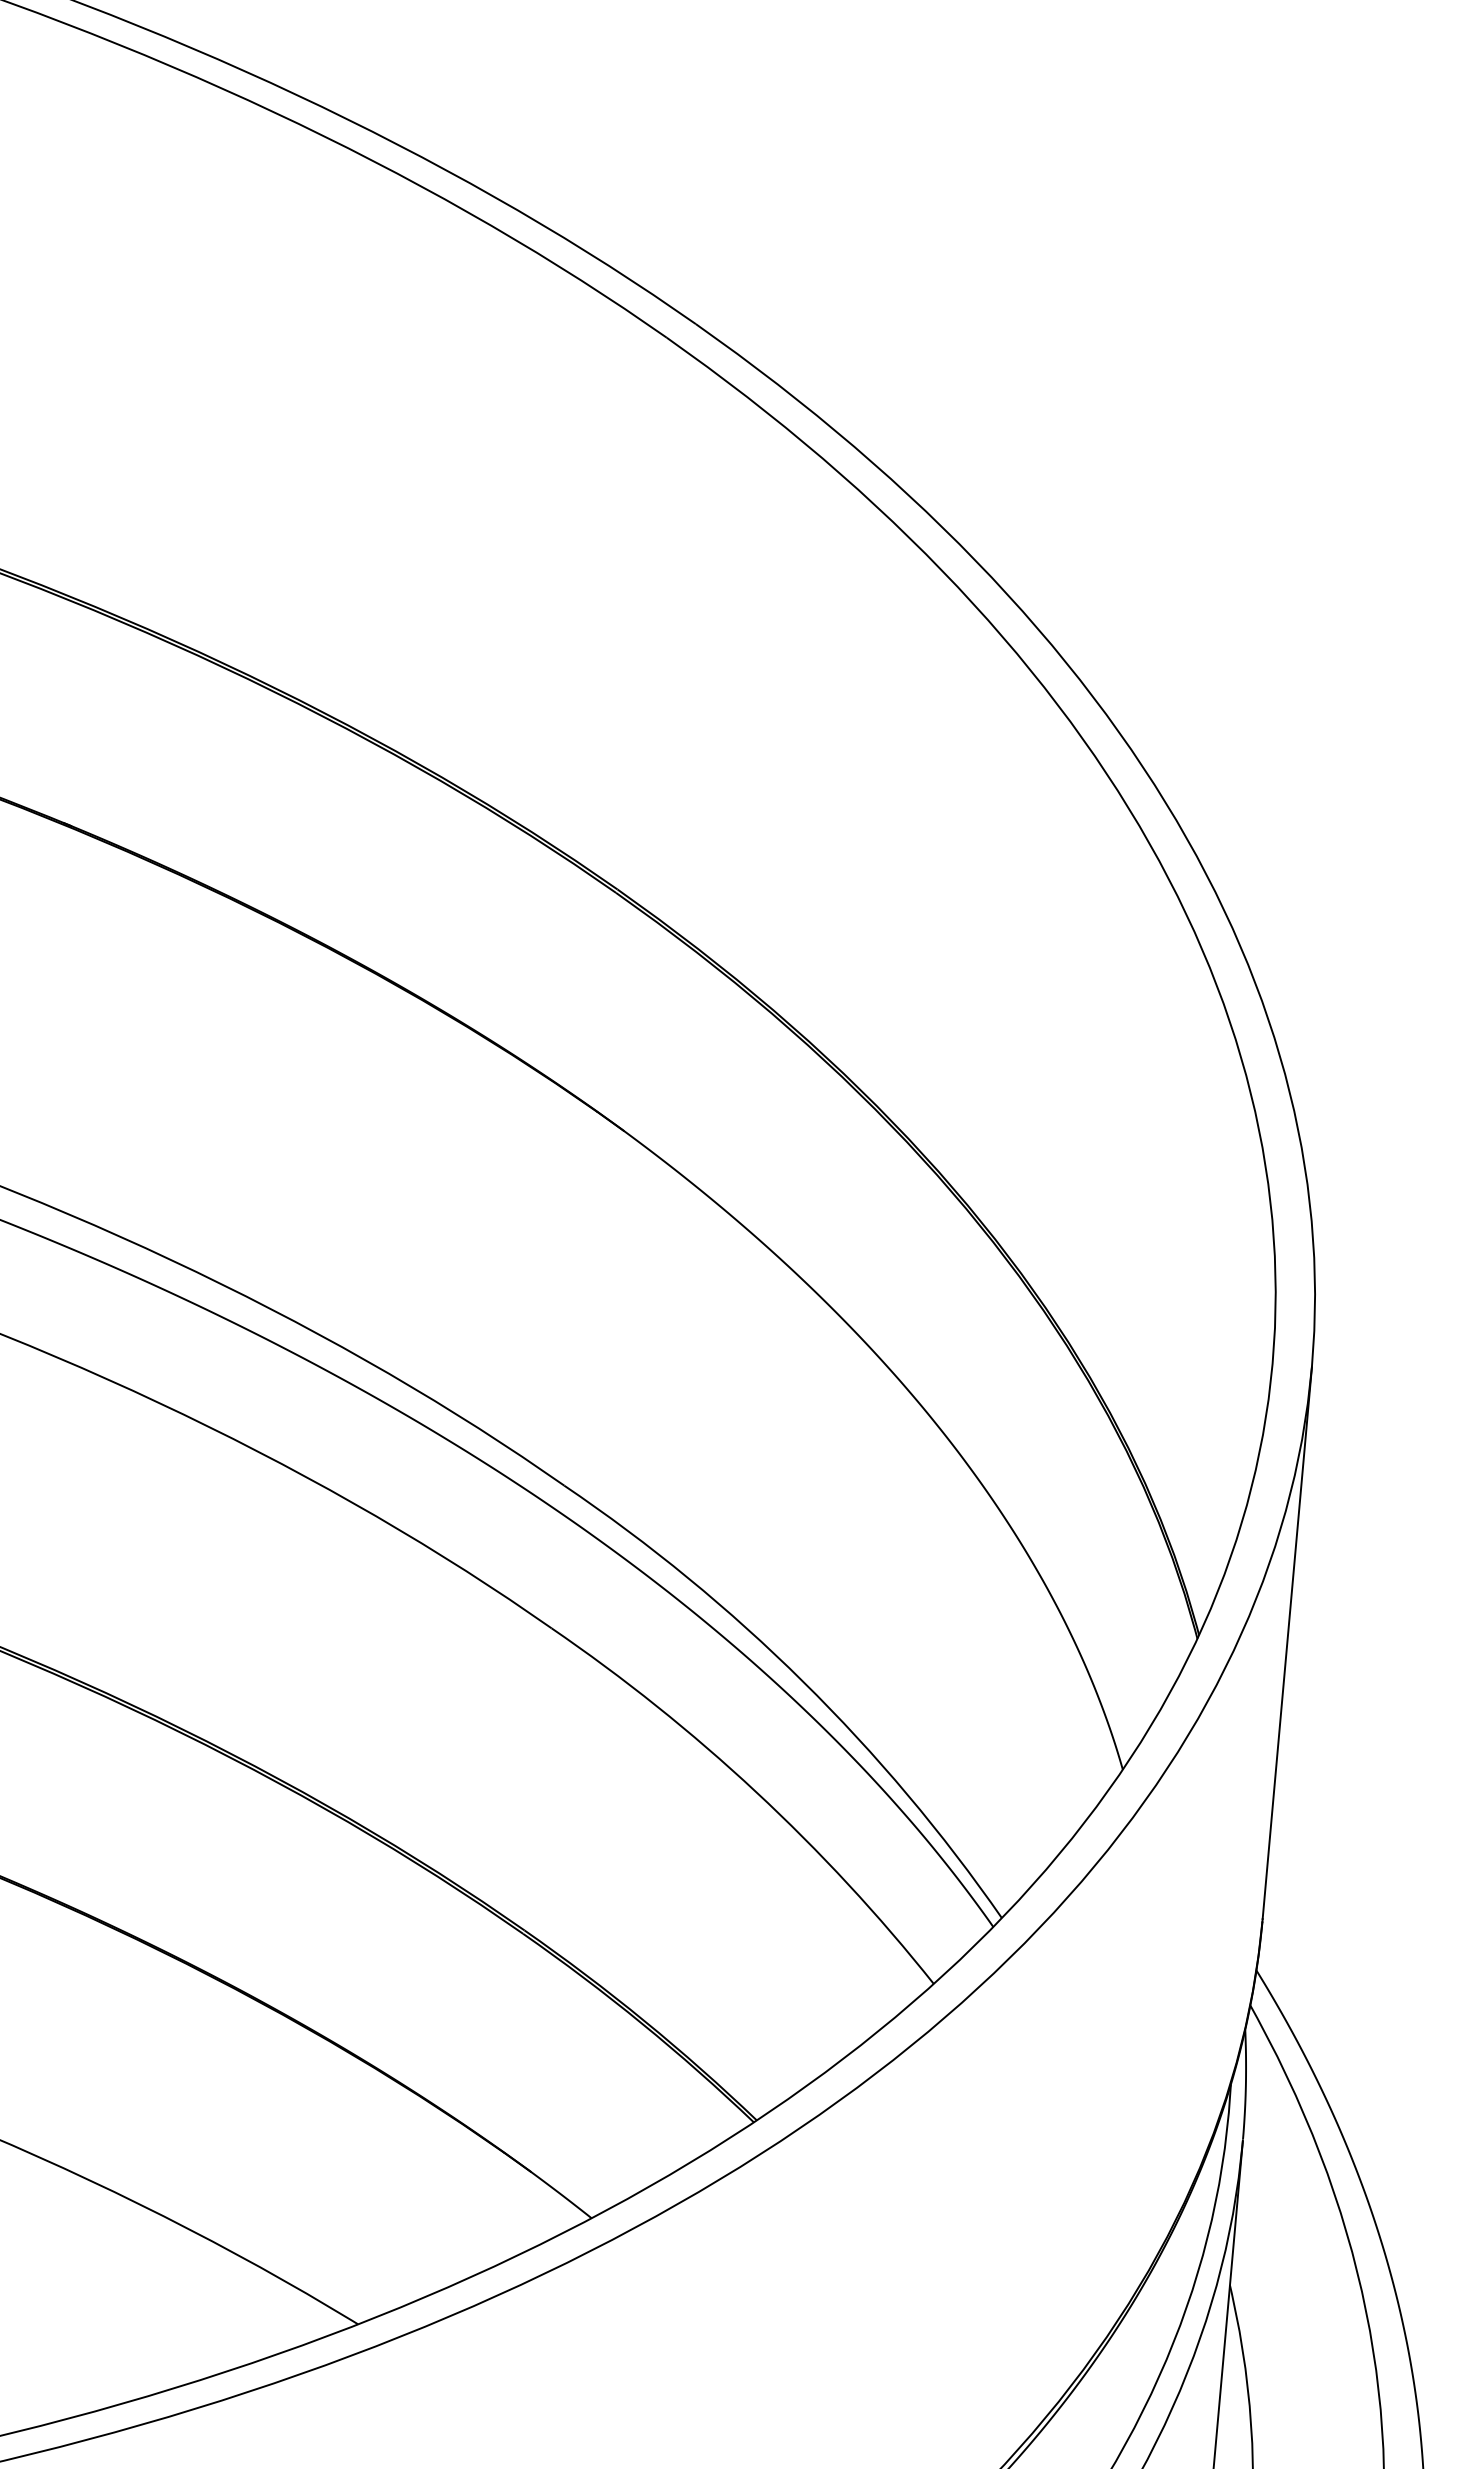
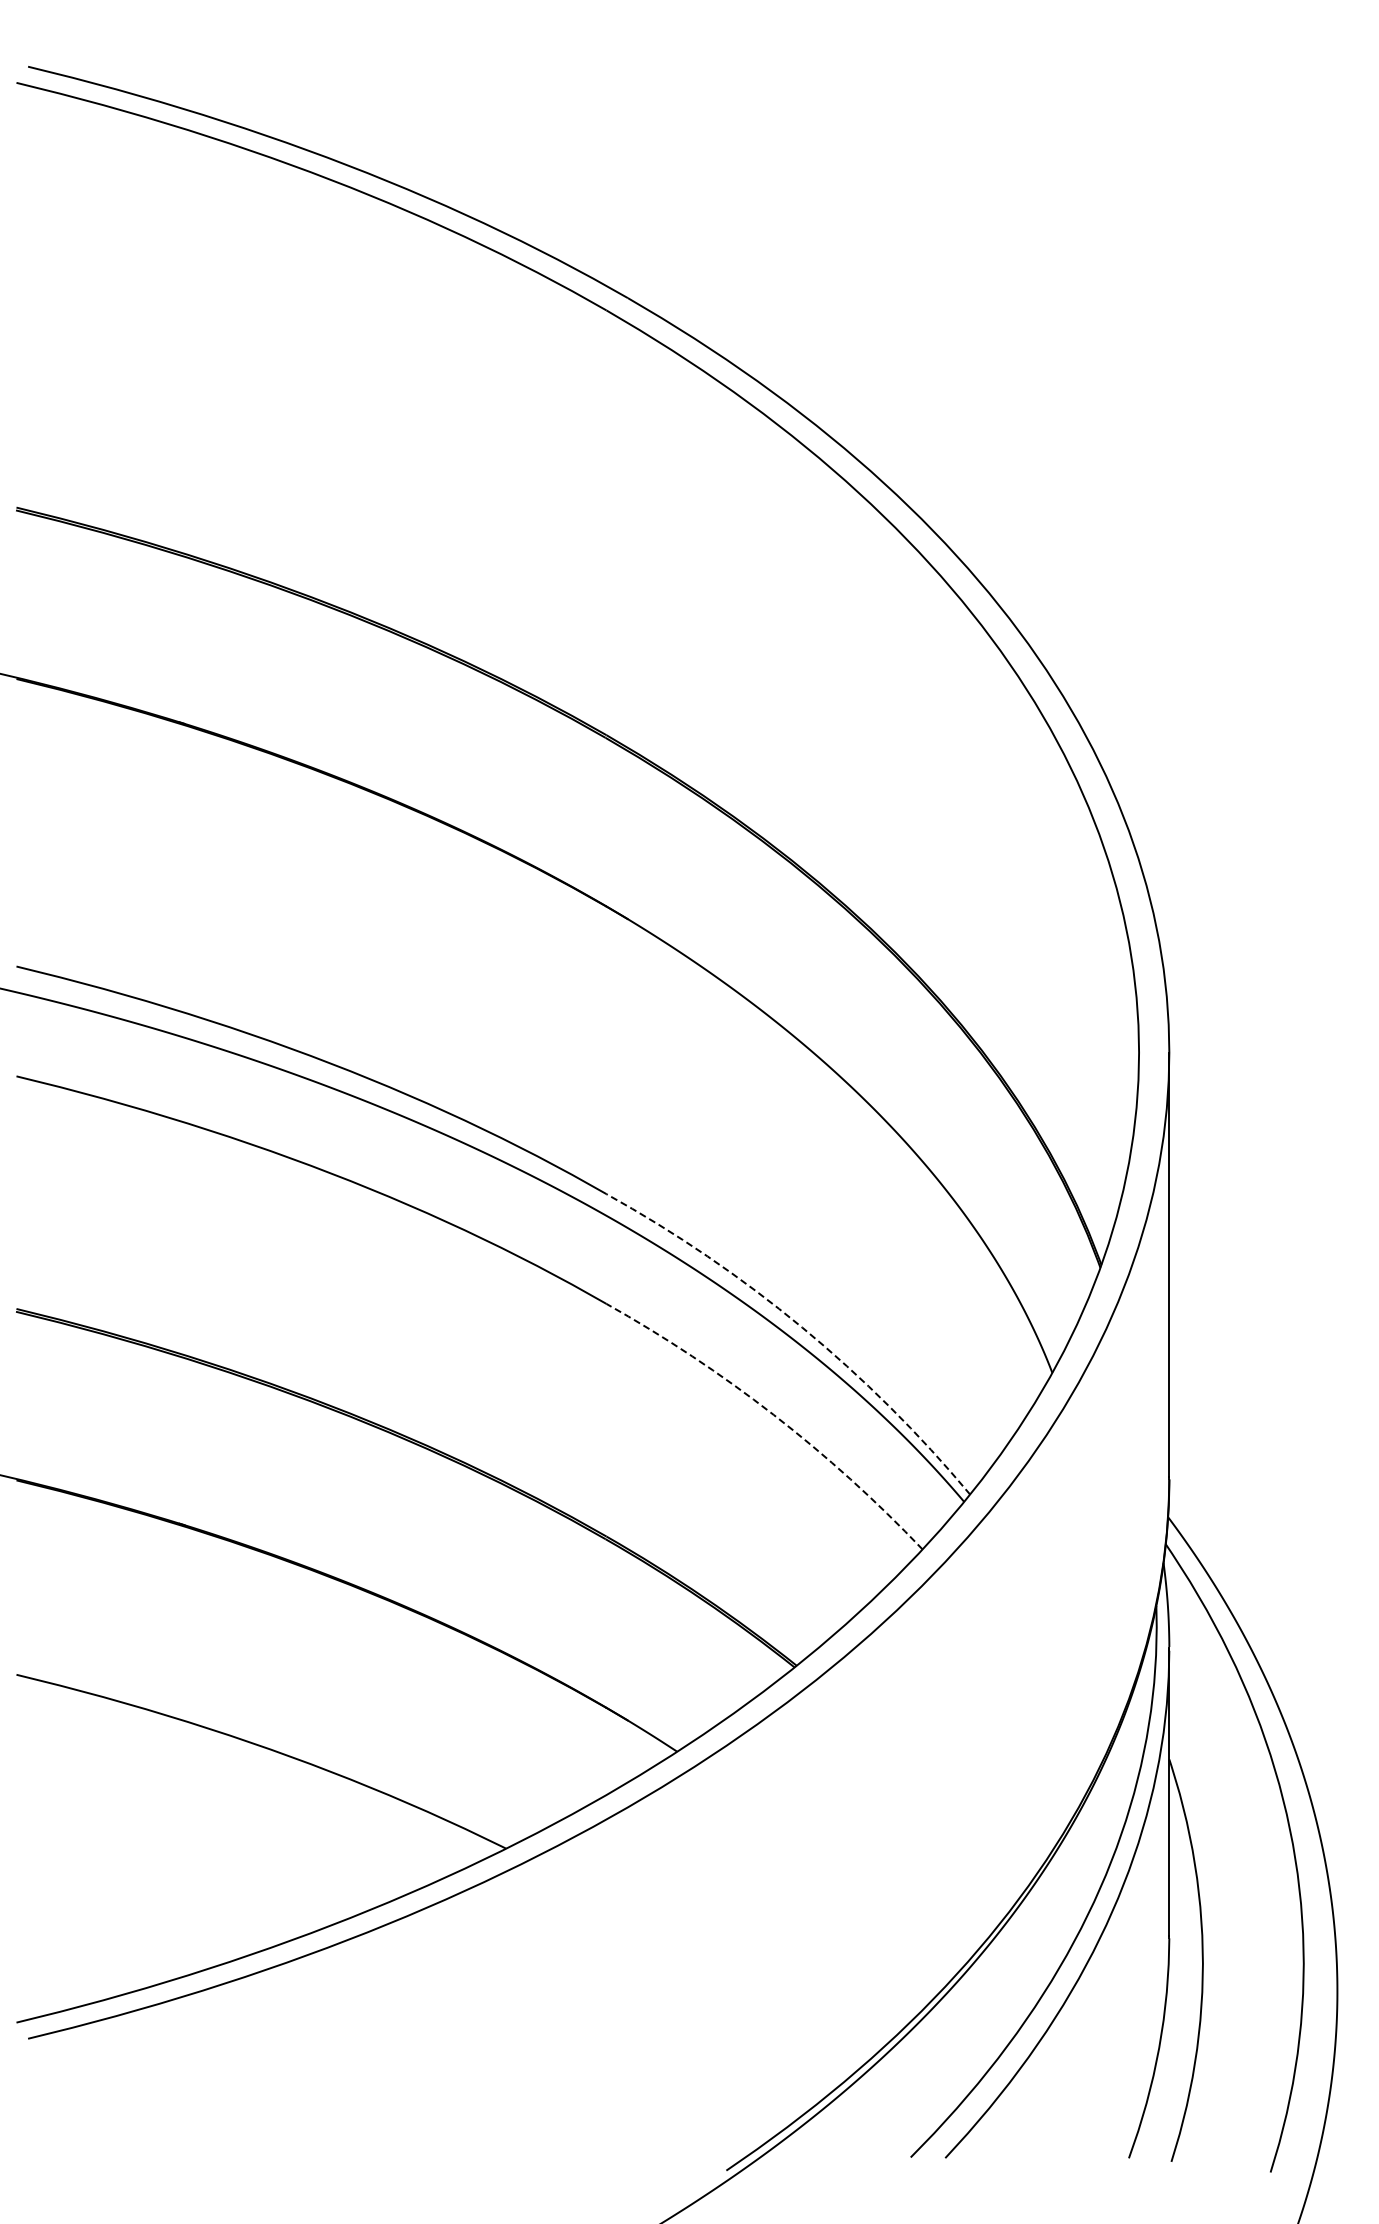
arc: (803, 1681) -> (802, 1327), solid -> dashed
arc: (755, 1791) -> (773, 1414), solid -> dashed

